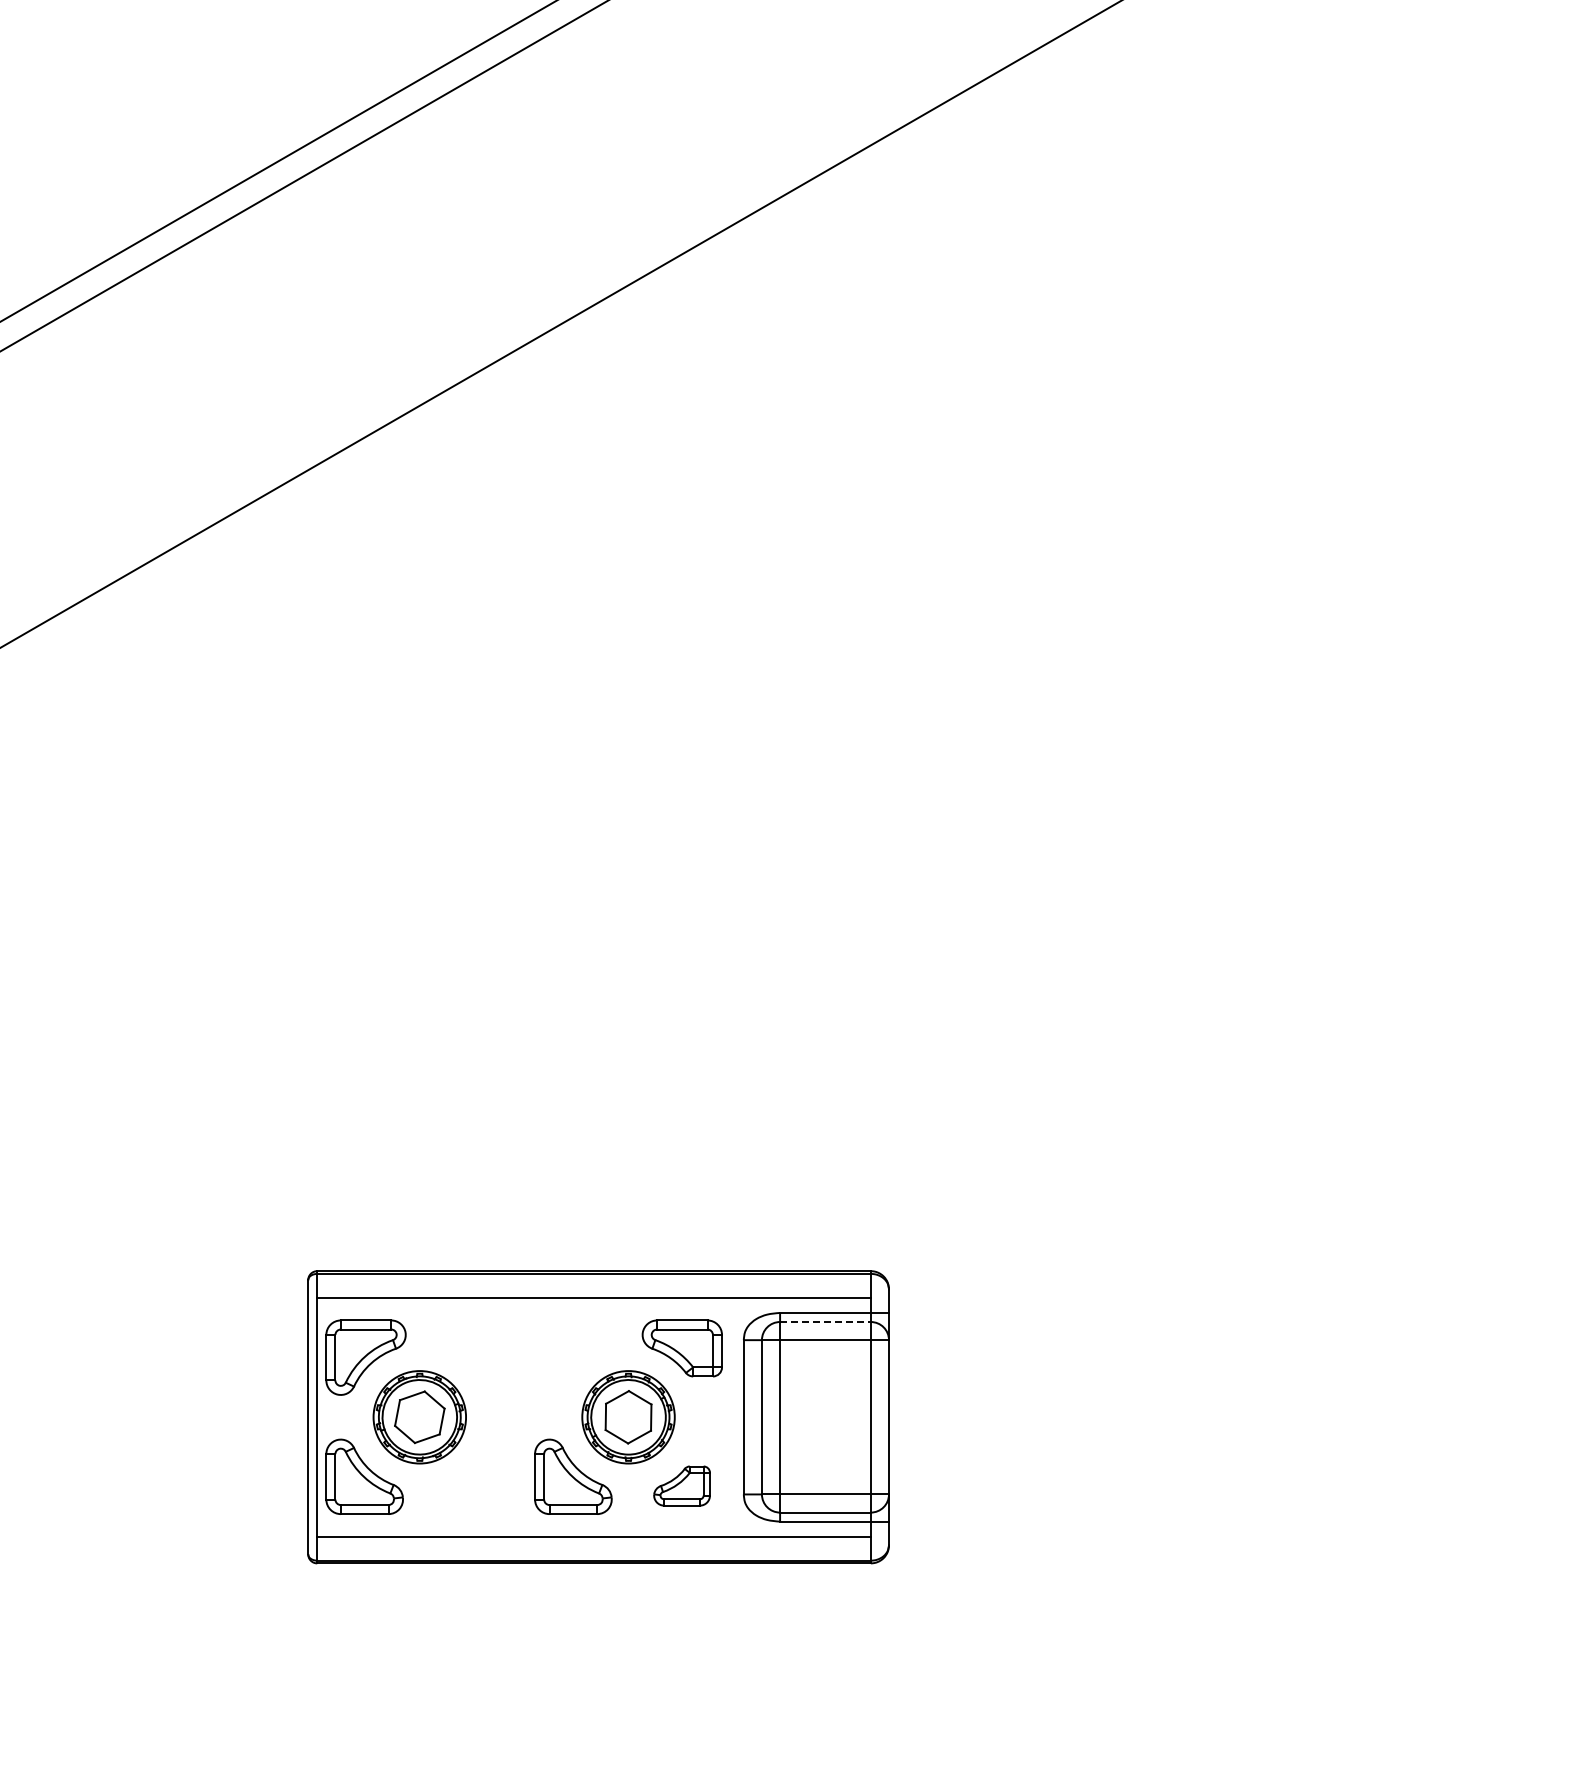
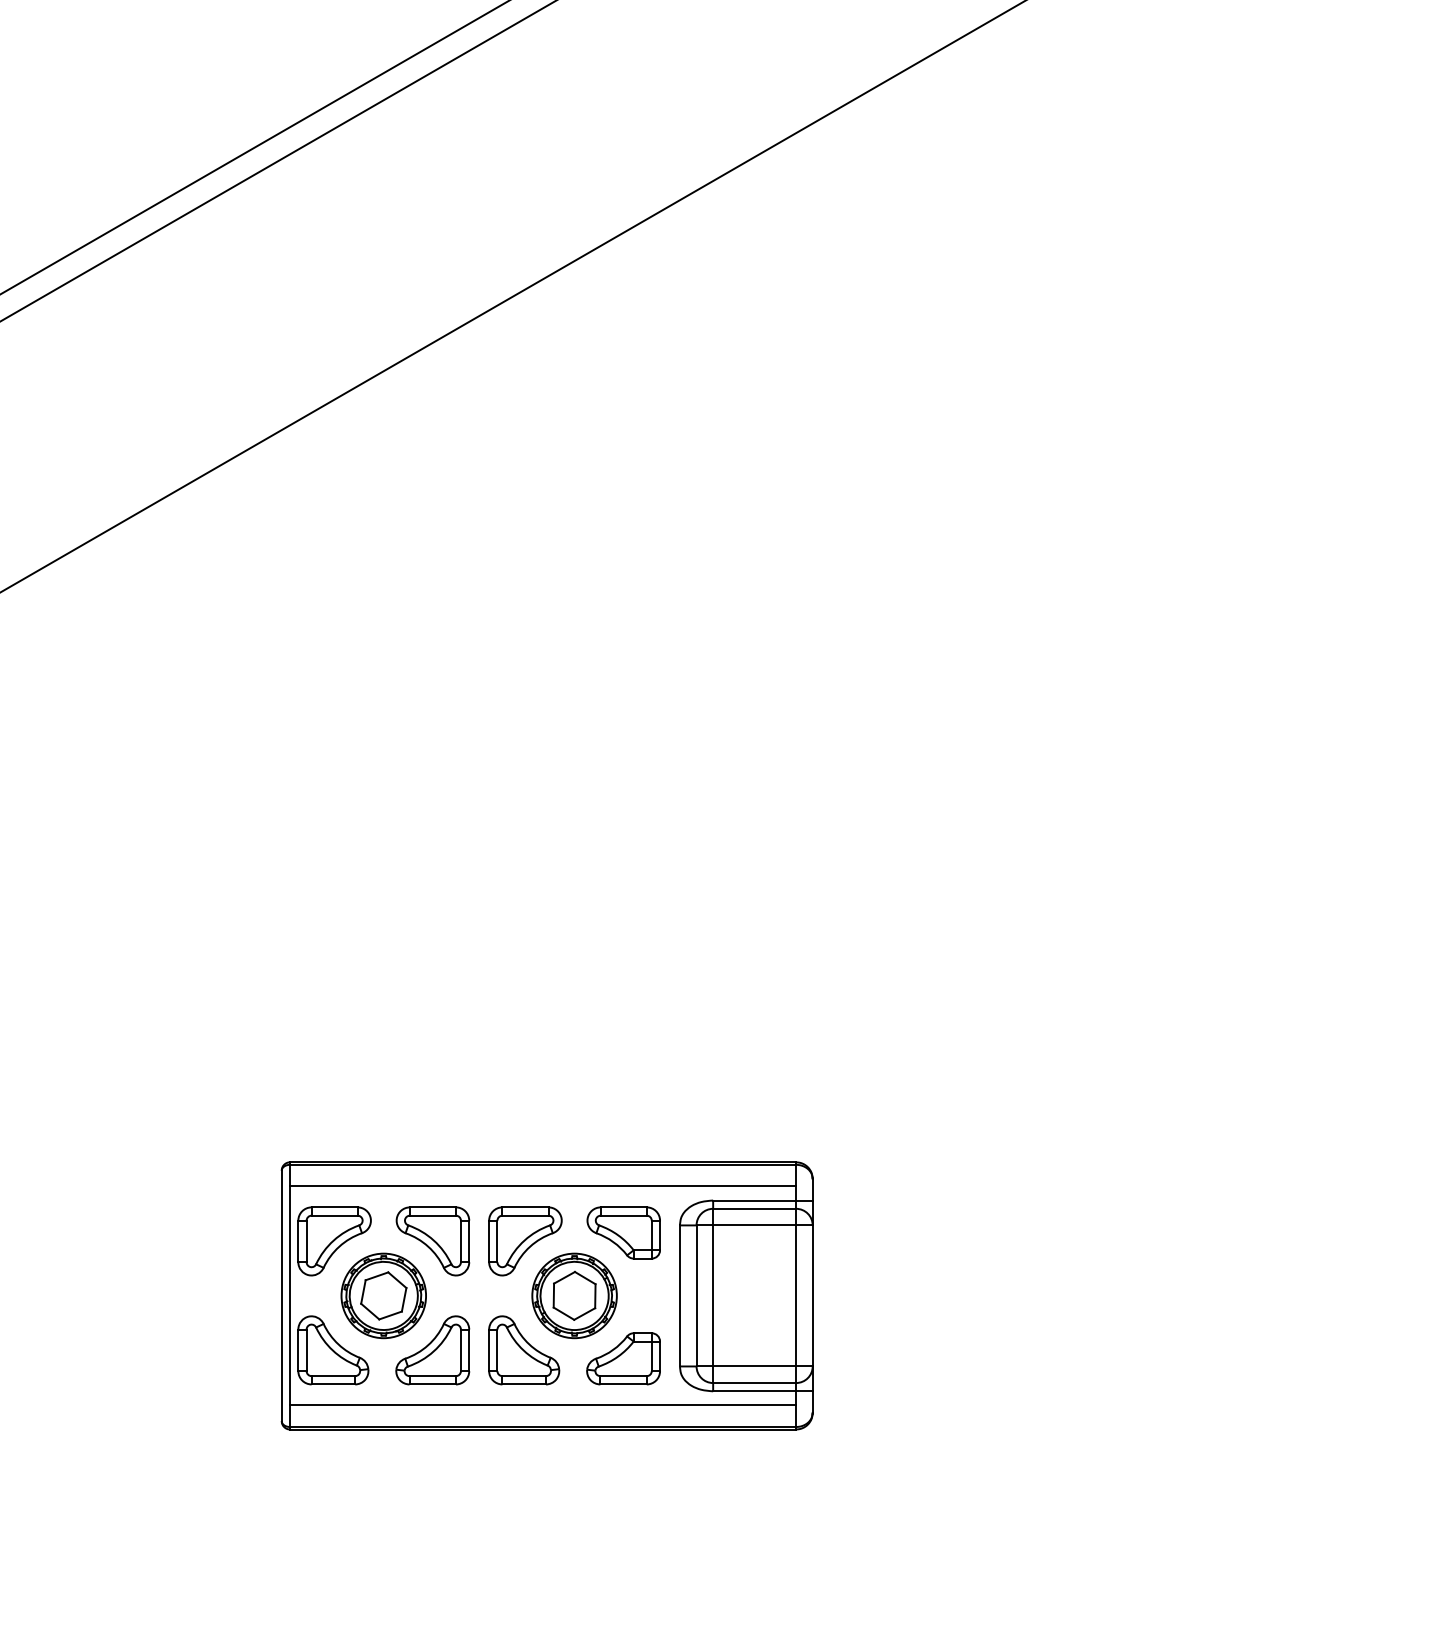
line: (825, 1322) -> (754, 1209), dashed -> solid
part: (473, 1357) -> (432, 1241), added
part: (574, 1357) -> (525, 1241), added
part: (473, 1476) -> (432, 1350), added
part: (681, 1485) -> (623, 1358), size x1.43

